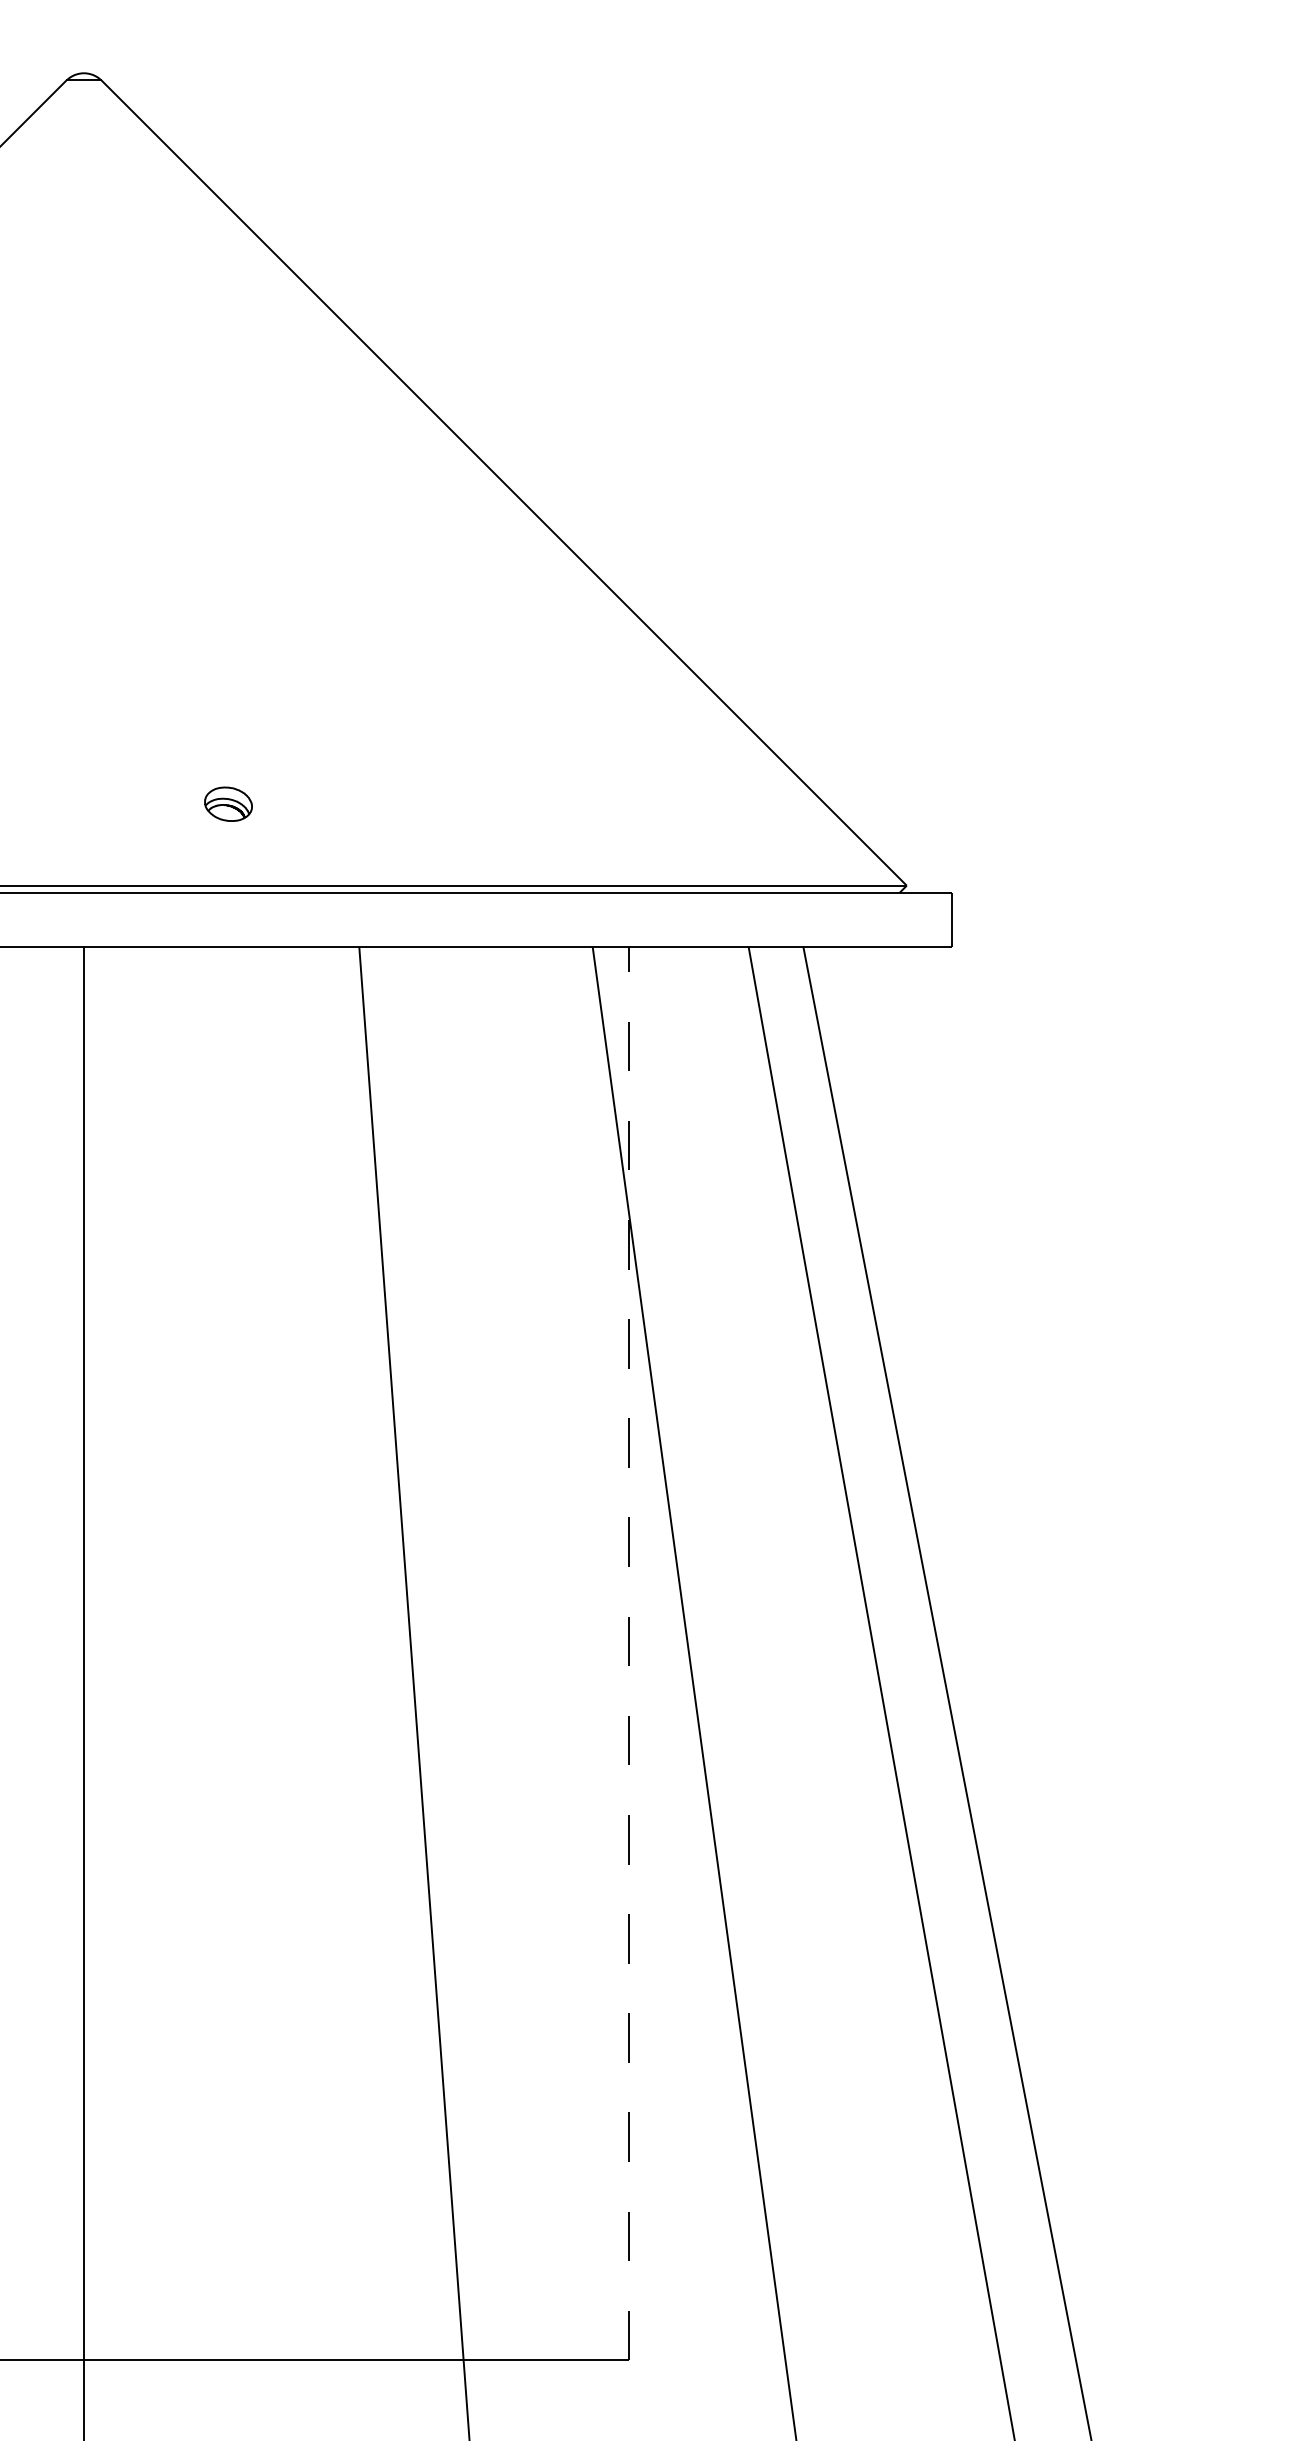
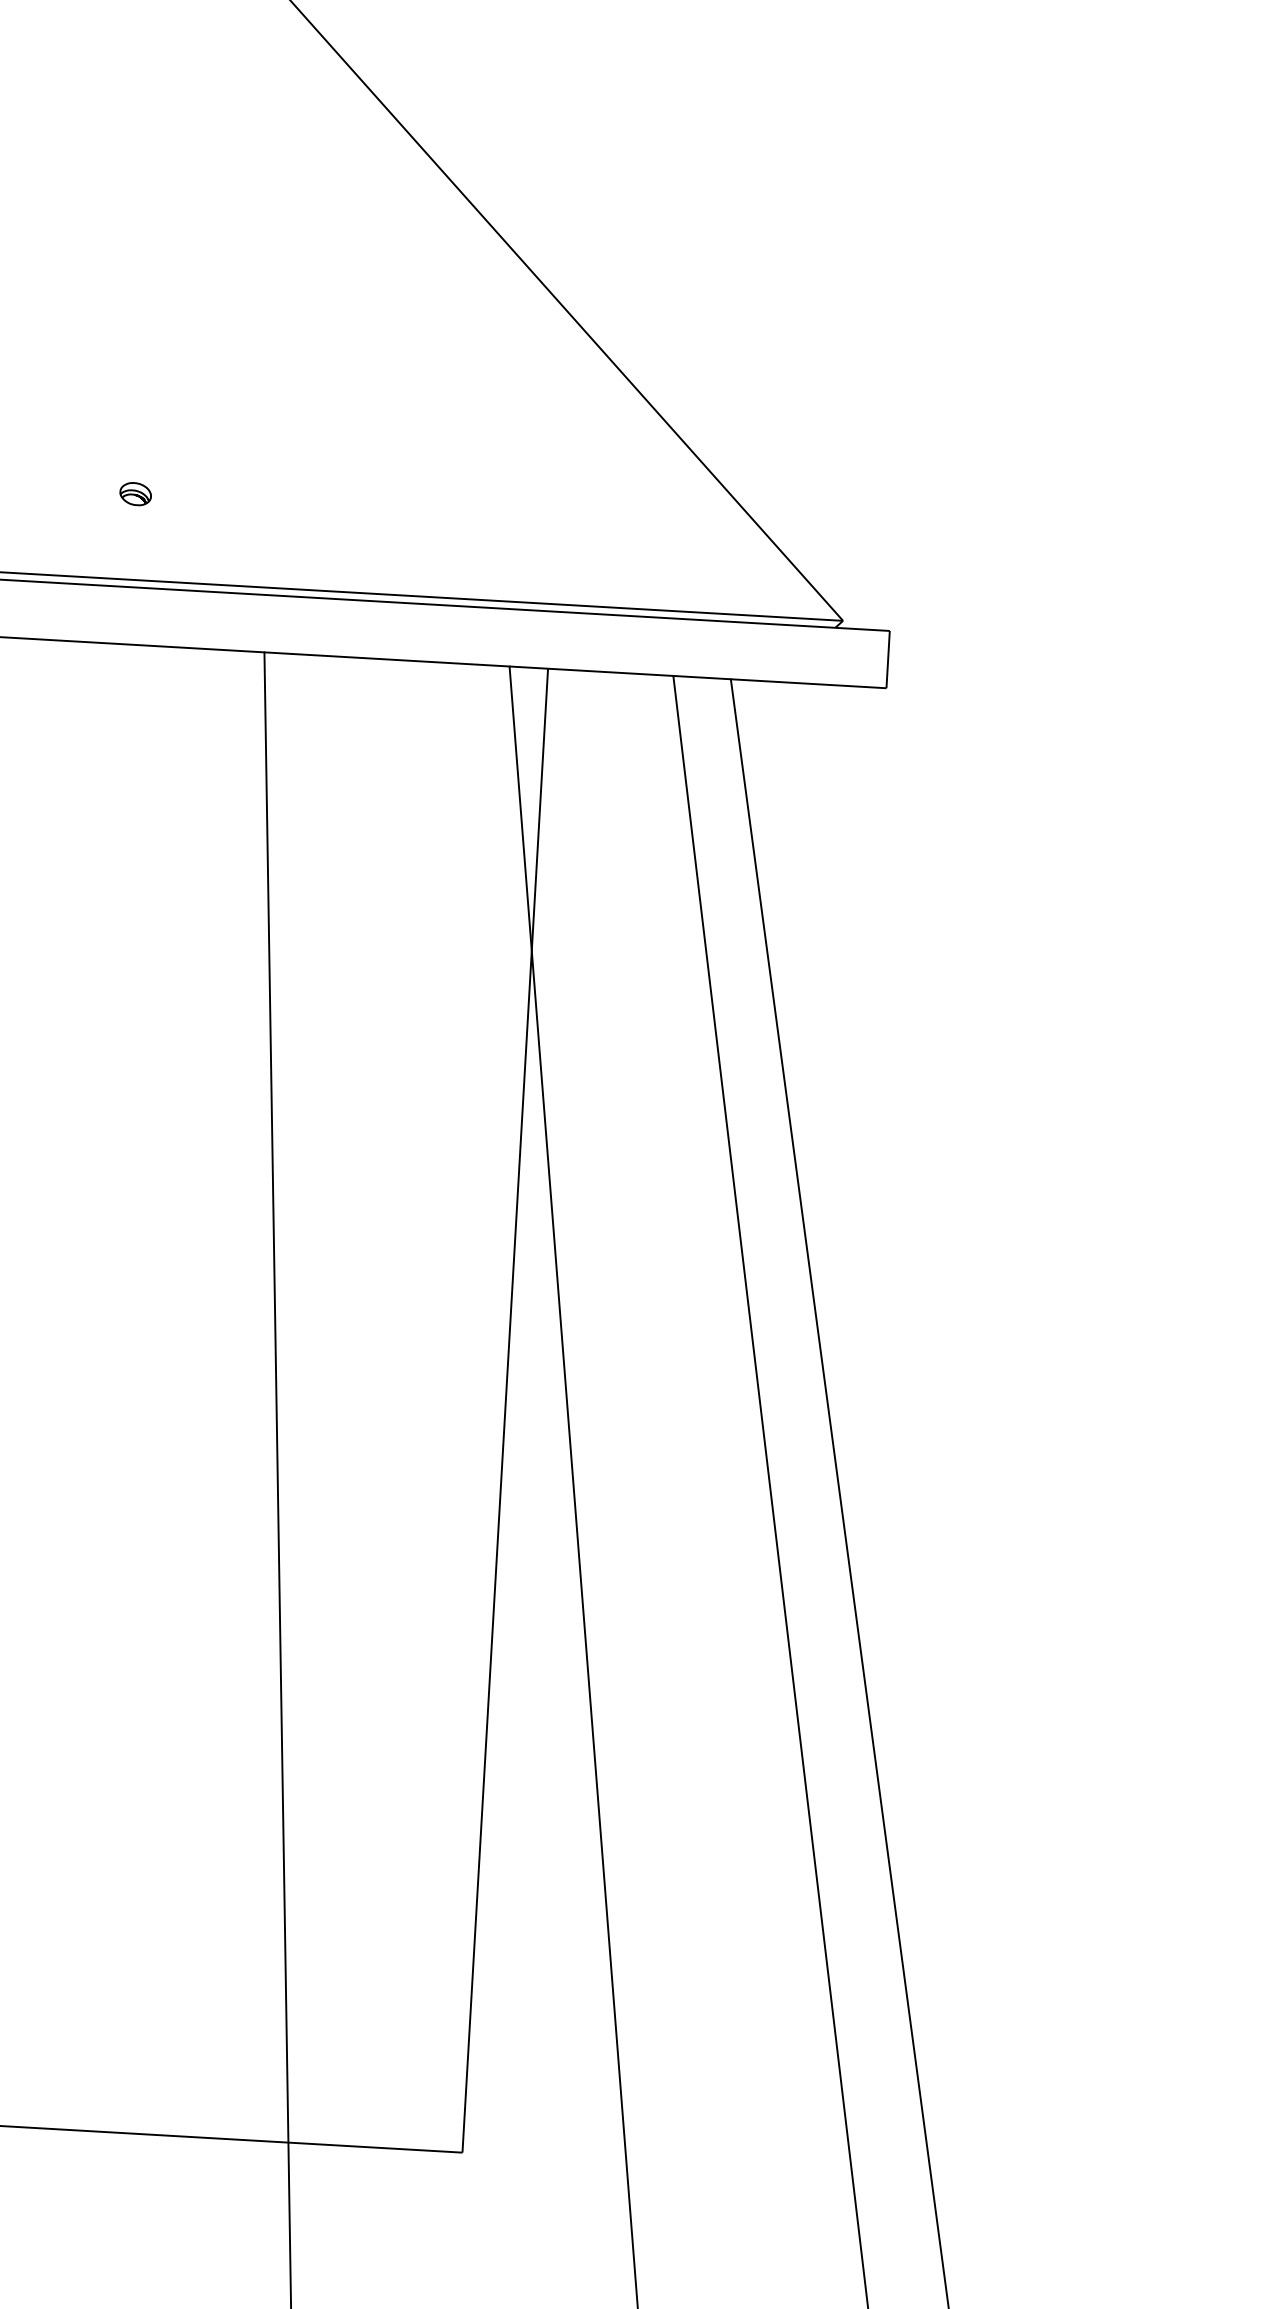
part: (228, 803) -> (135, 493), size x0.62
line: (629, 1653) -> (505, 1410), dashed -> solid

